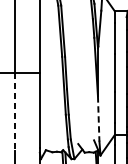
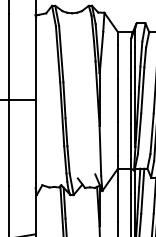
line: (15, 111) -> (8, 142), dashed -> solid
line: (98, 118) -> (100, 150), dashed -> solid

